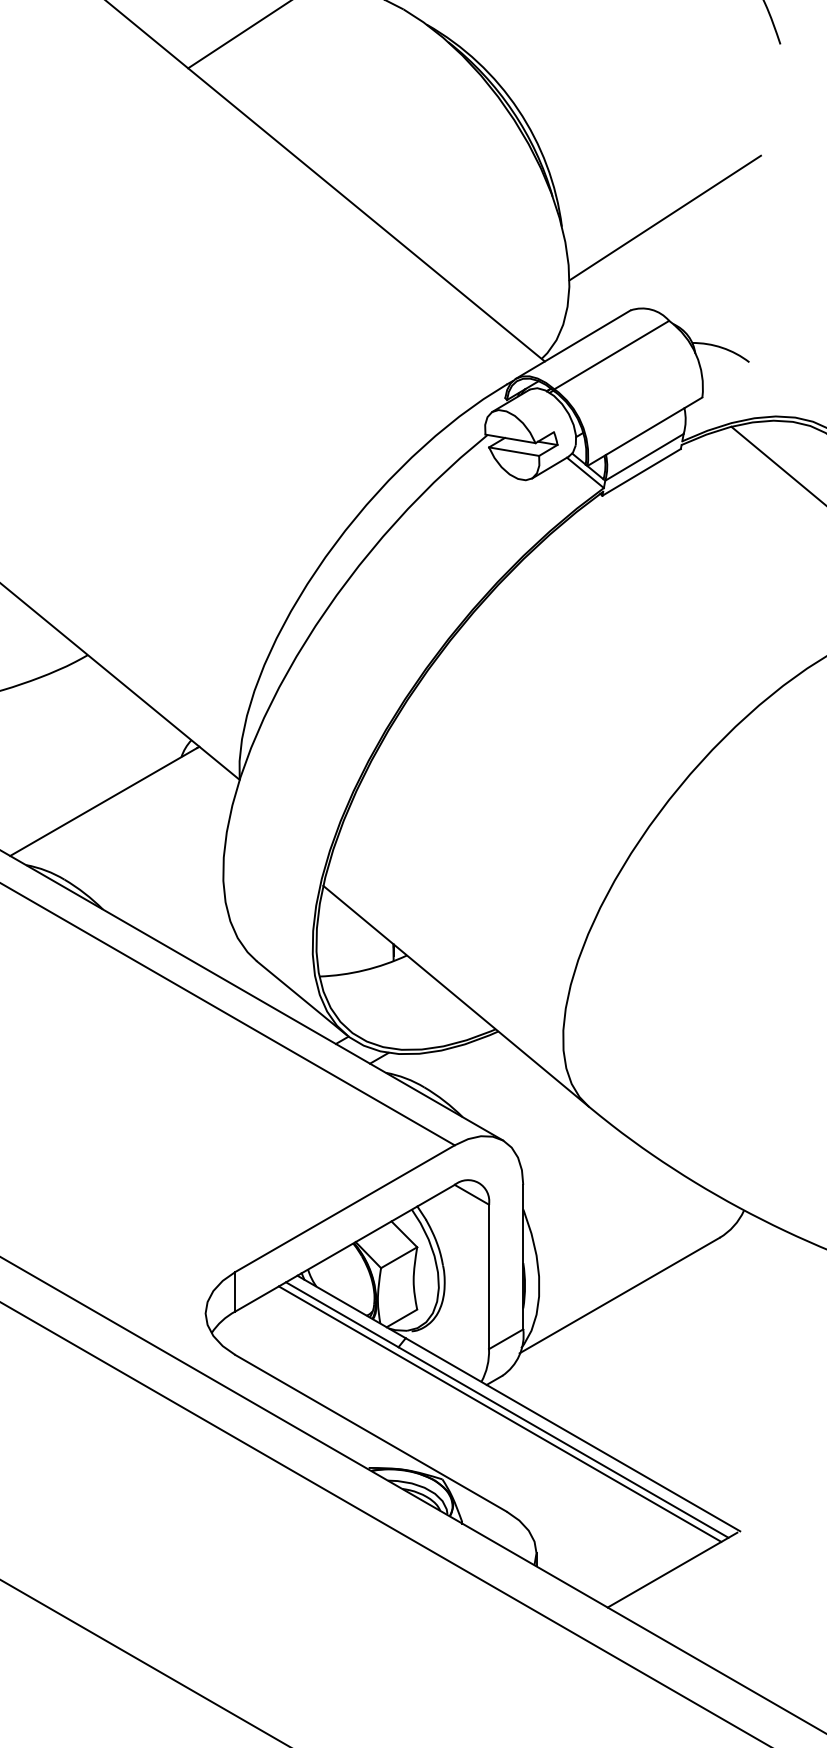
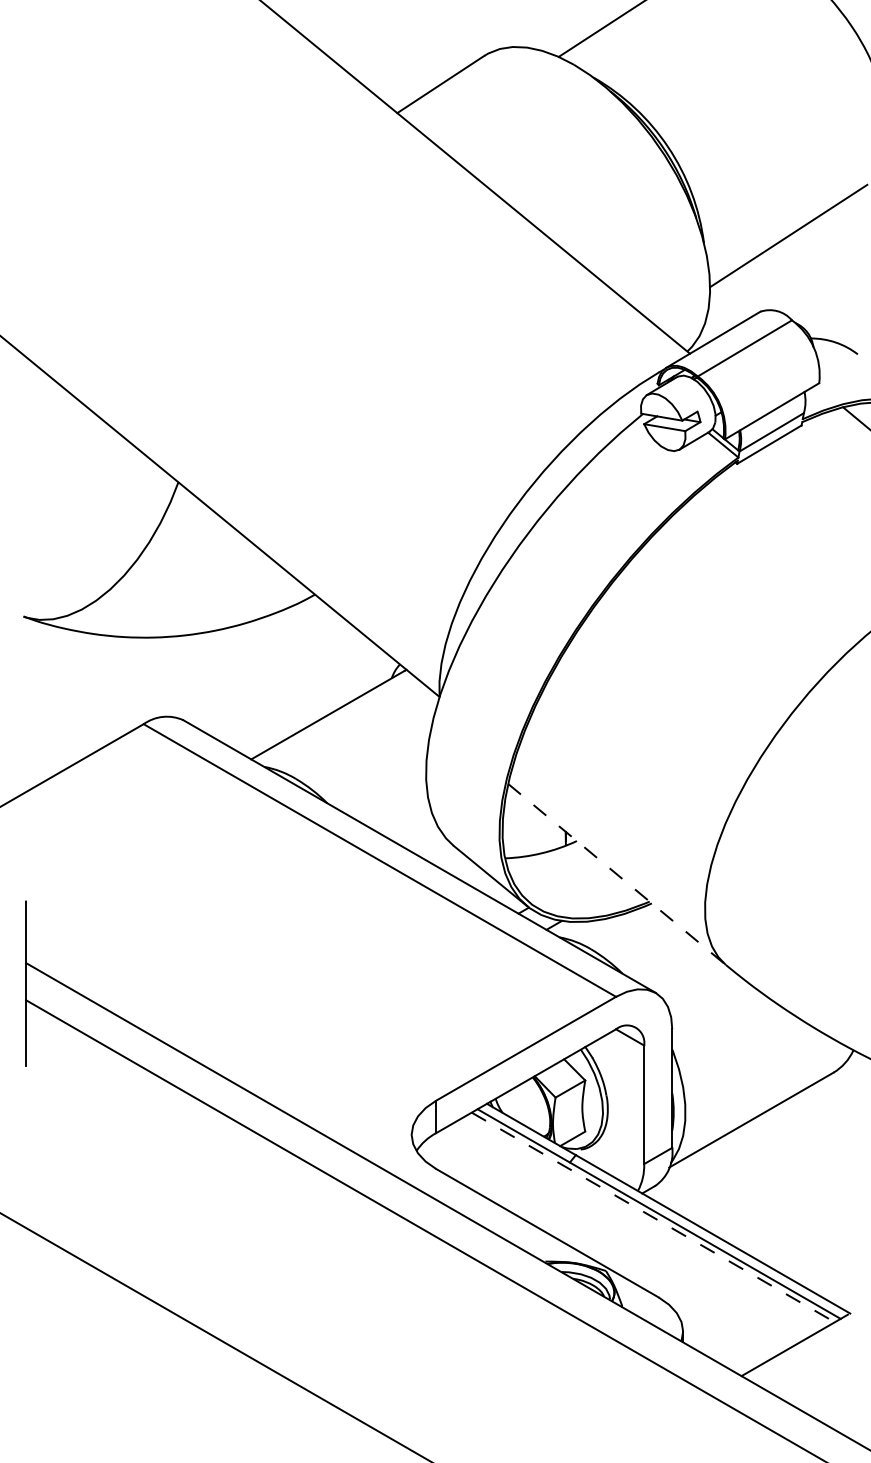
line: (456, 996) -> (617, 874), solid -> dashed
line: (500, 1414) -> (653, 1217), solid -> dashed

